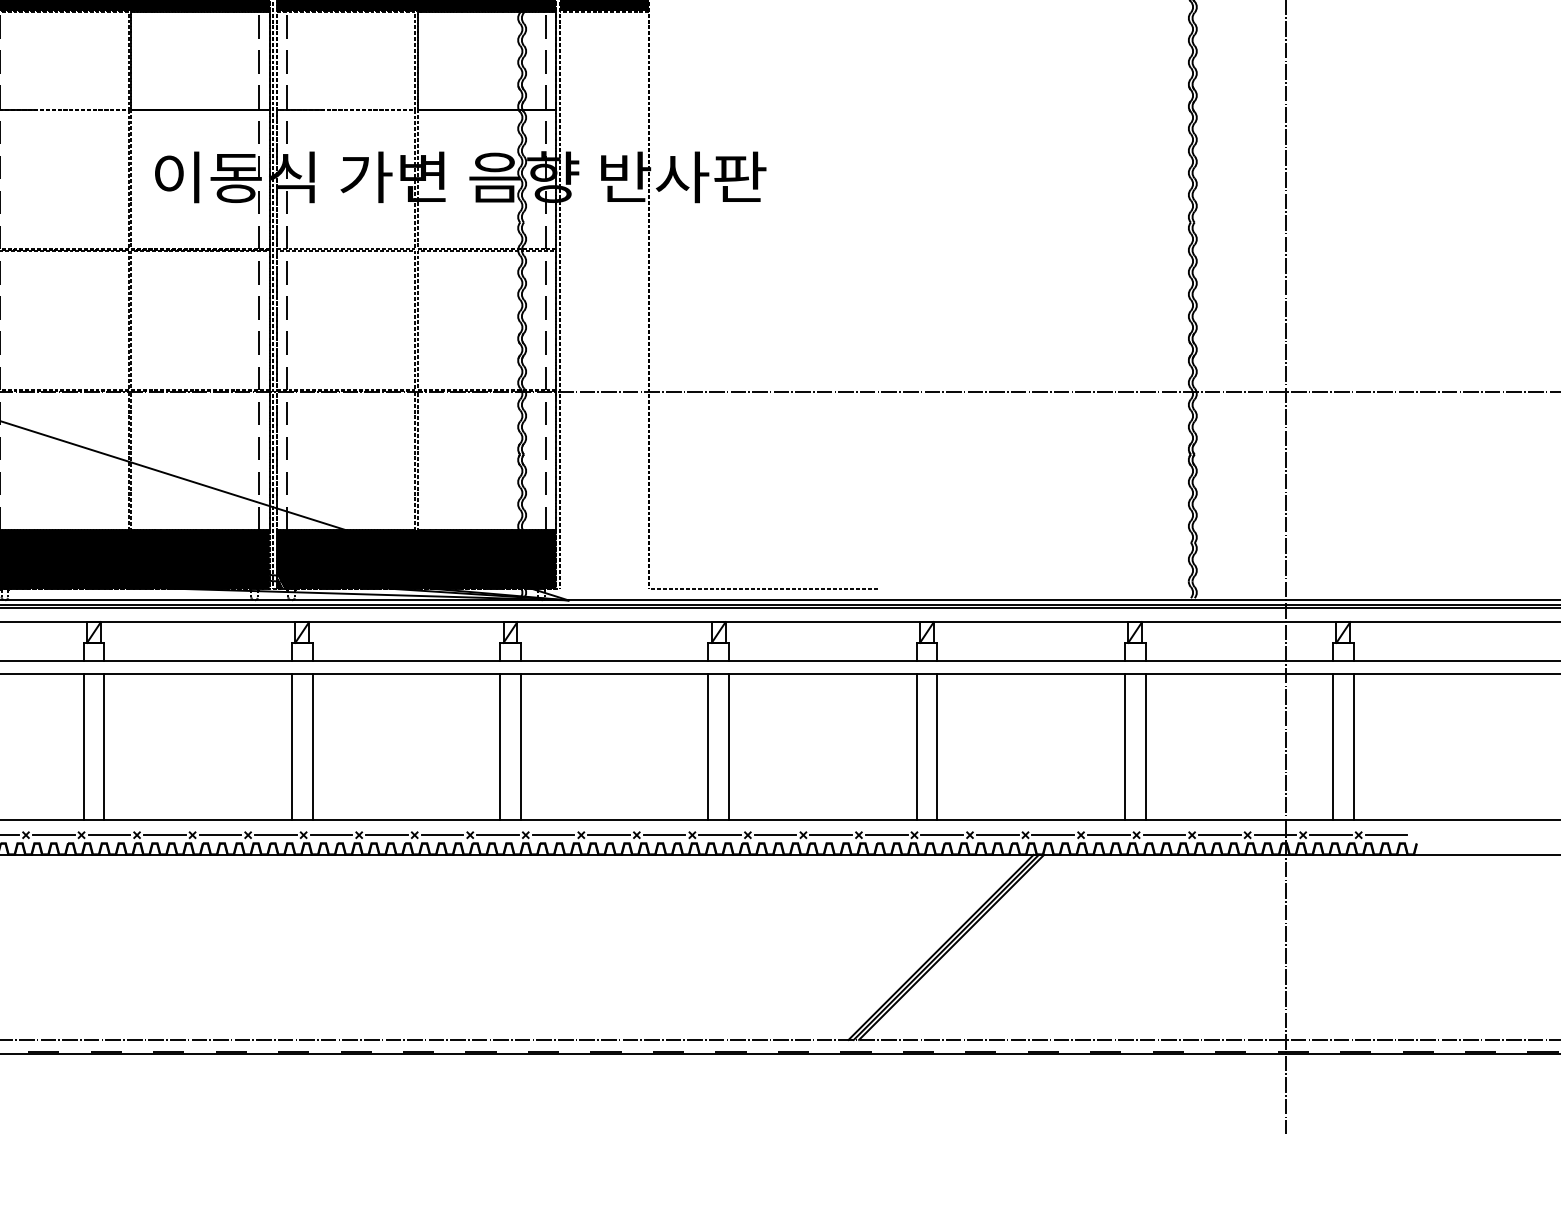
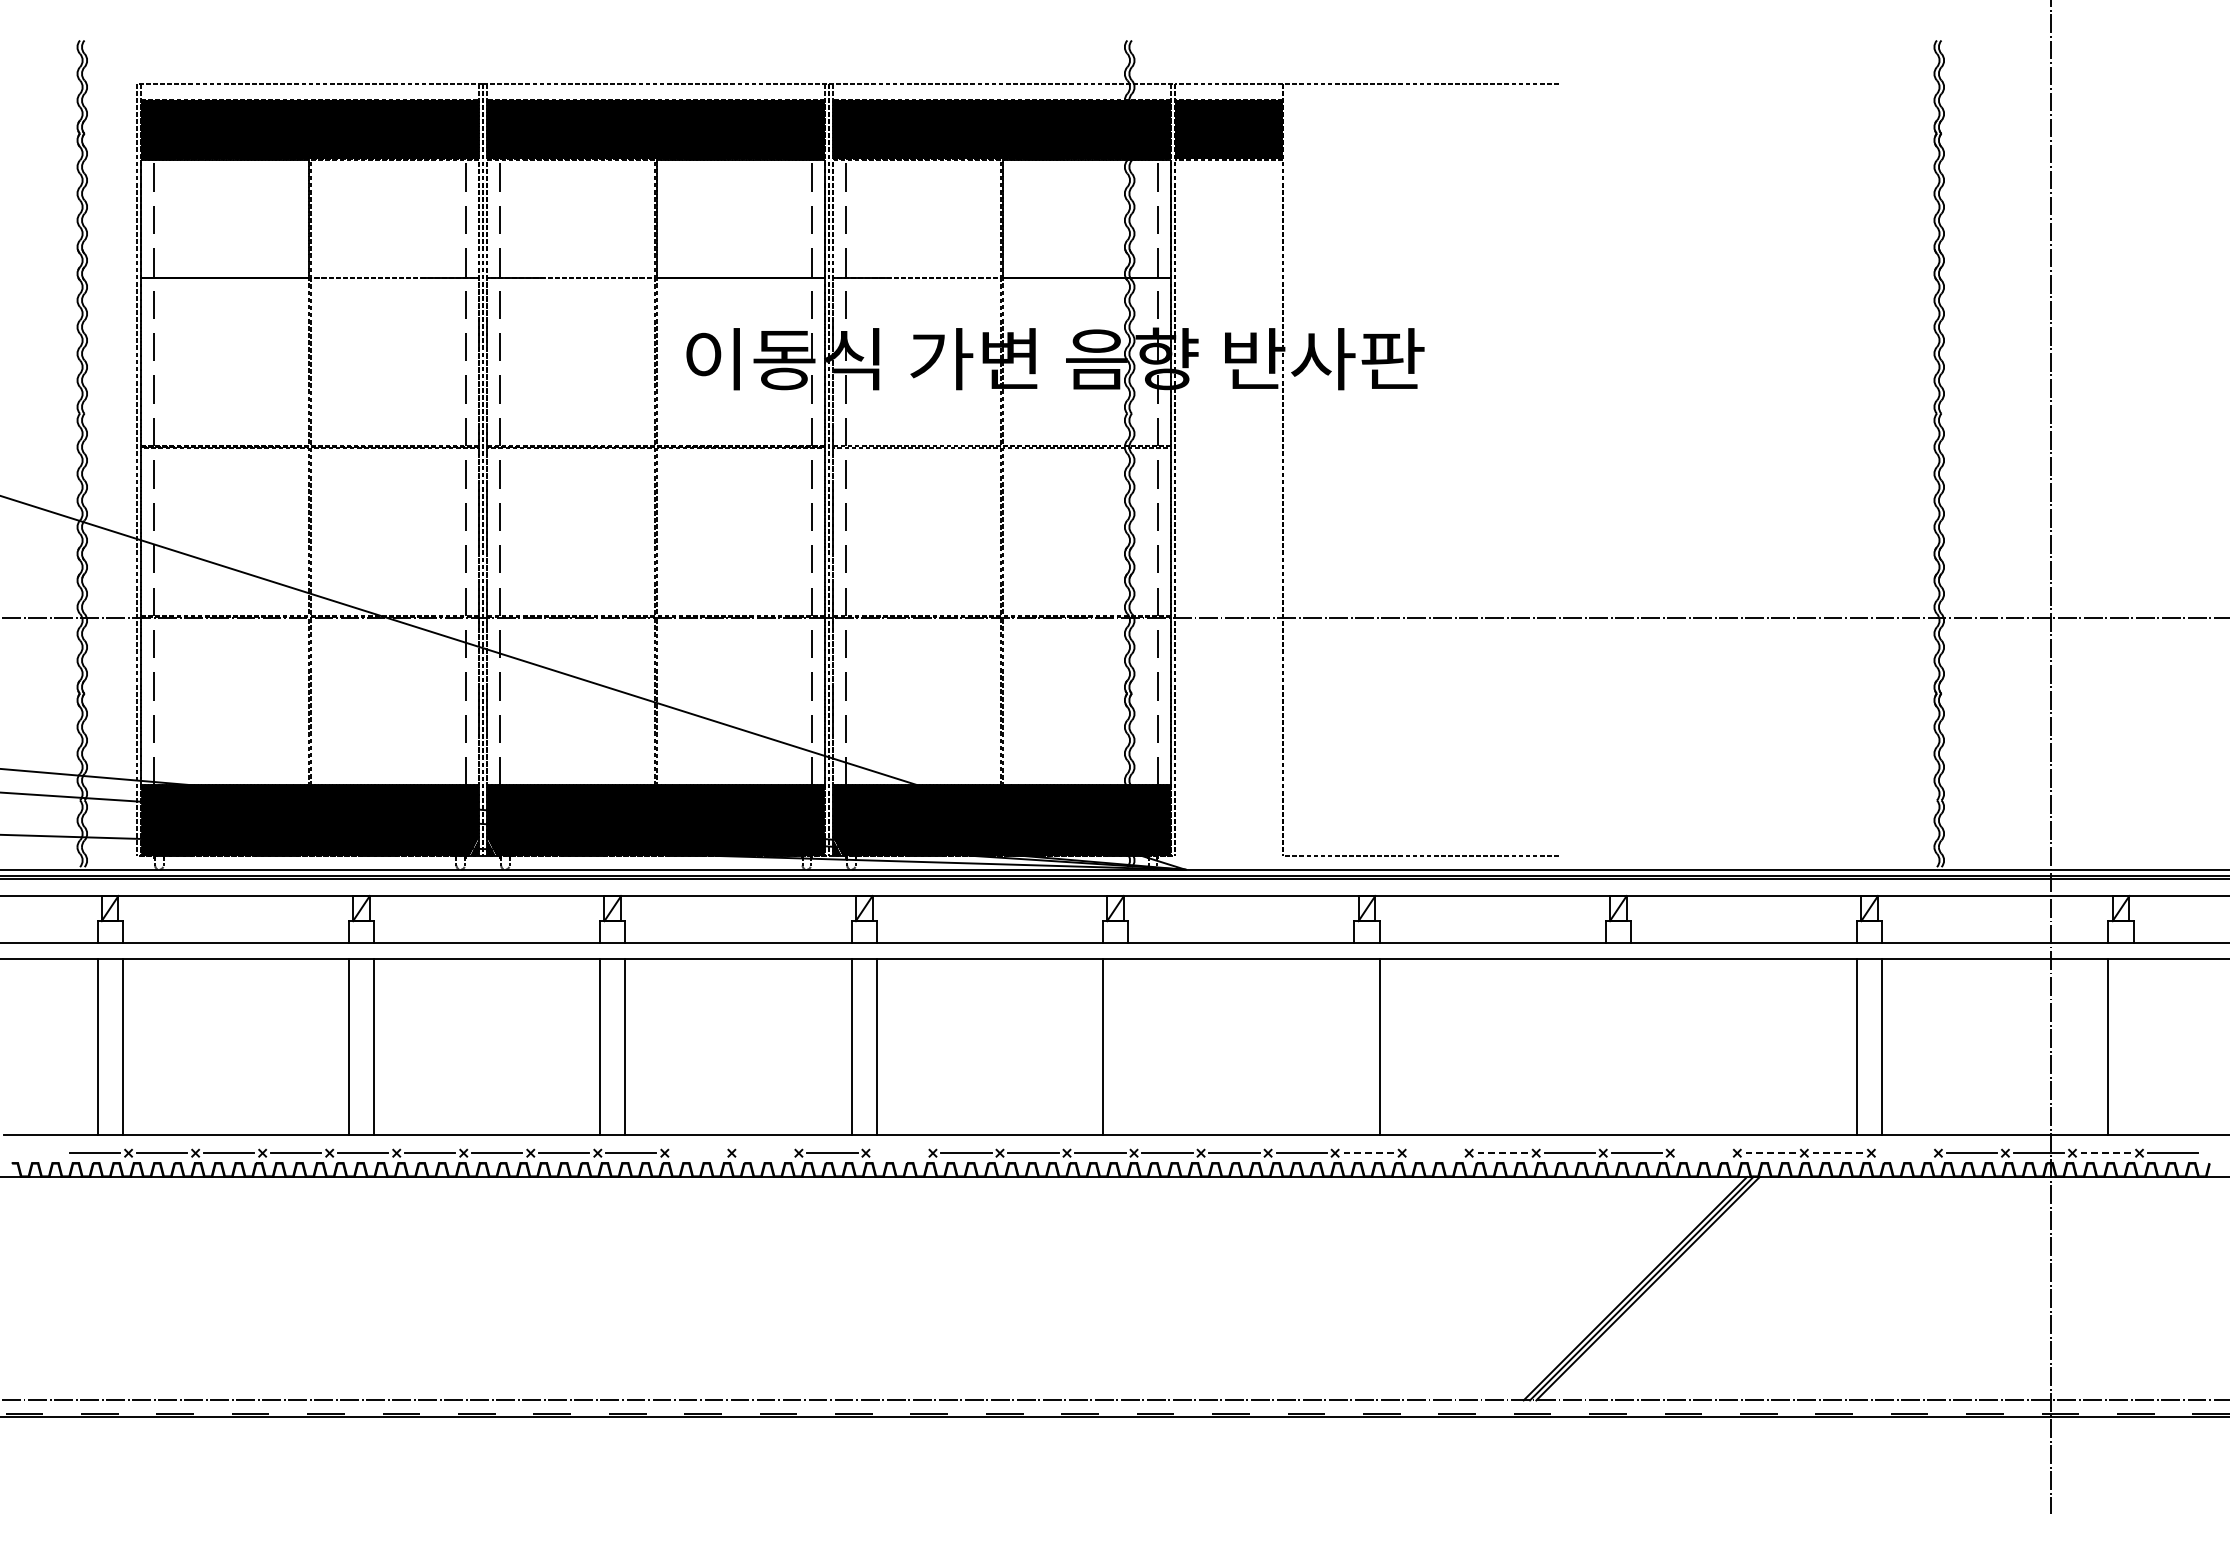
line: (521, 746) -> (1128, 1046), removed
line: (708, 746) -> (1354, 1046), removed
line: (916, 746) -> (1605, 1046), removed
line: (937, 746) -> (1630, 1046), removed
line: (1353, 746) -> (2133, 1046), removed
line: (164, 835) -> (698, 1153), removed
line: (220, 835) -> (765, 1153), removed
line: (331, 835) -> (899, 1153), removed
line: (720, 835) -> (1368, 1153), solid -> dashed
line: (775, 835) -> (1435, 1153), removed
line: (831, 835) -> (1502, 1153), solid -> dashed
line: (997, 835) -> (1703, 1153), removed
line: (1053, 835) -> (1770, 1153), solid -> dashed
line: (1108, 835) -> (1837, 1153), solid -> dashed
line: (1164, 835) -> (1904, 1153), removed
line: (1330, 835) -> (2105, 1153), solid -> dashed

